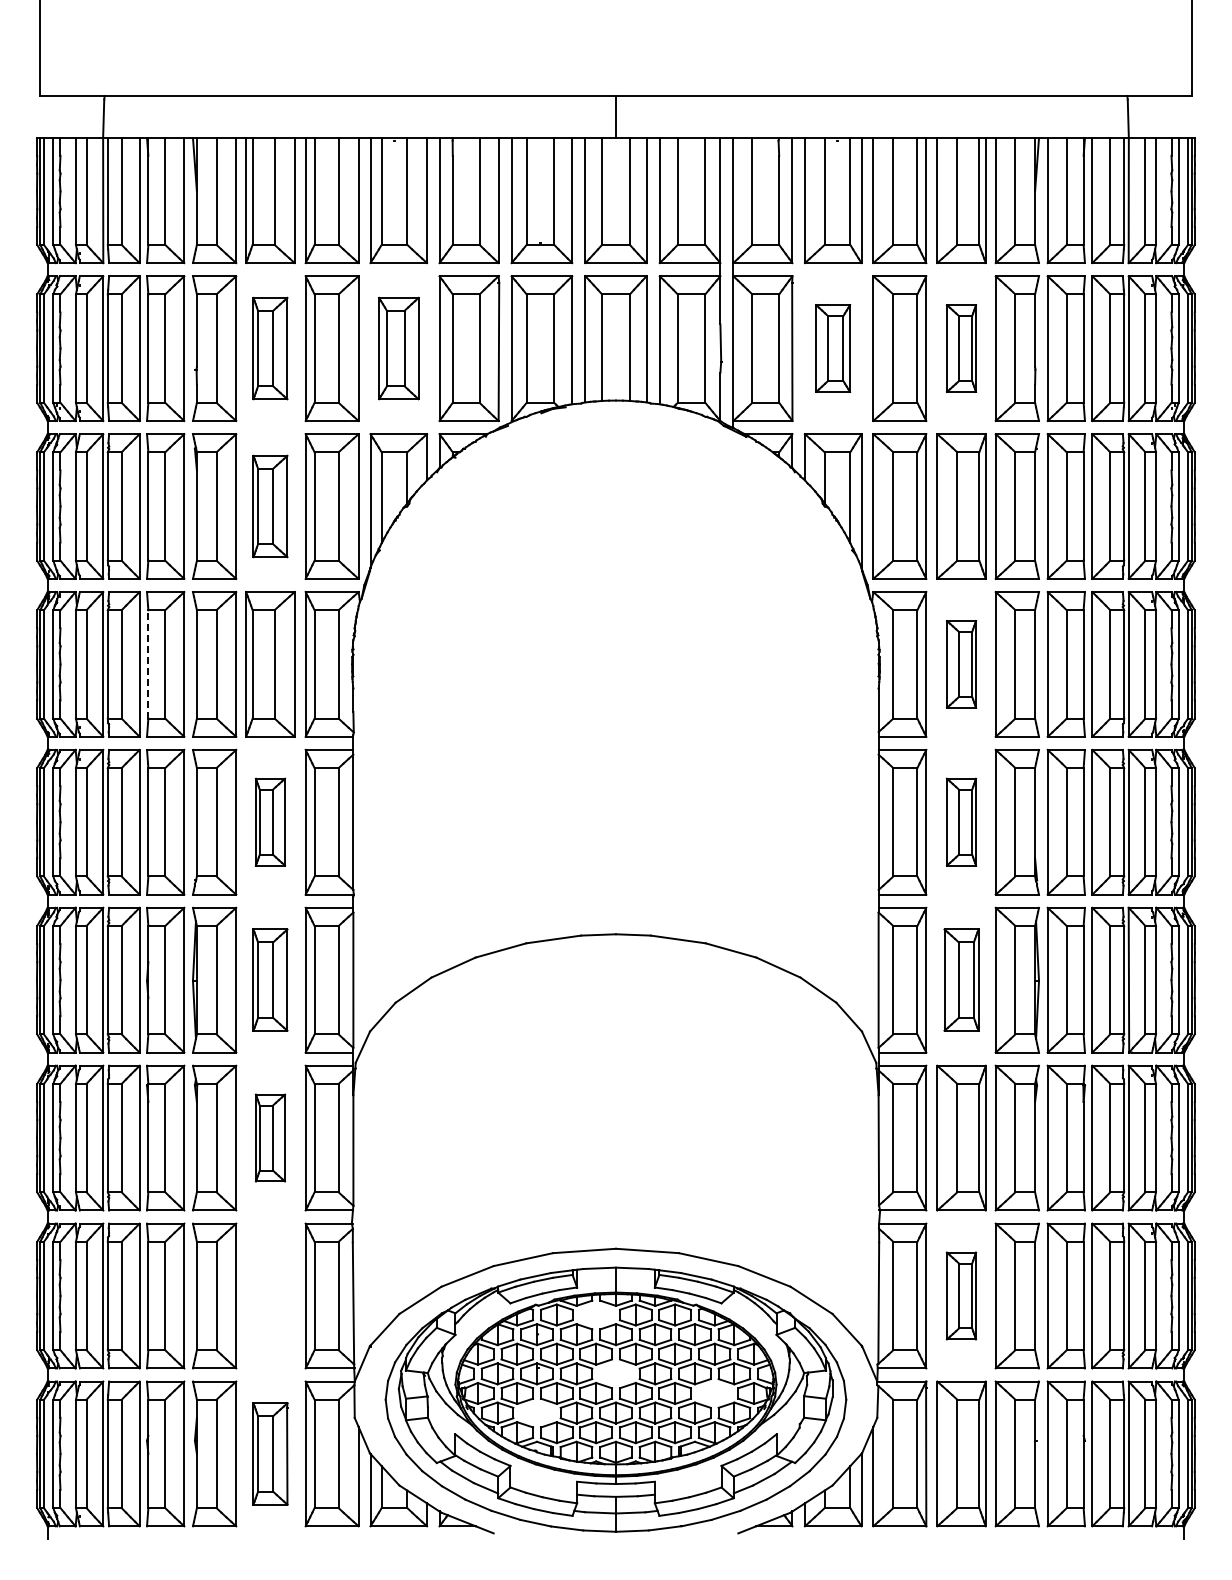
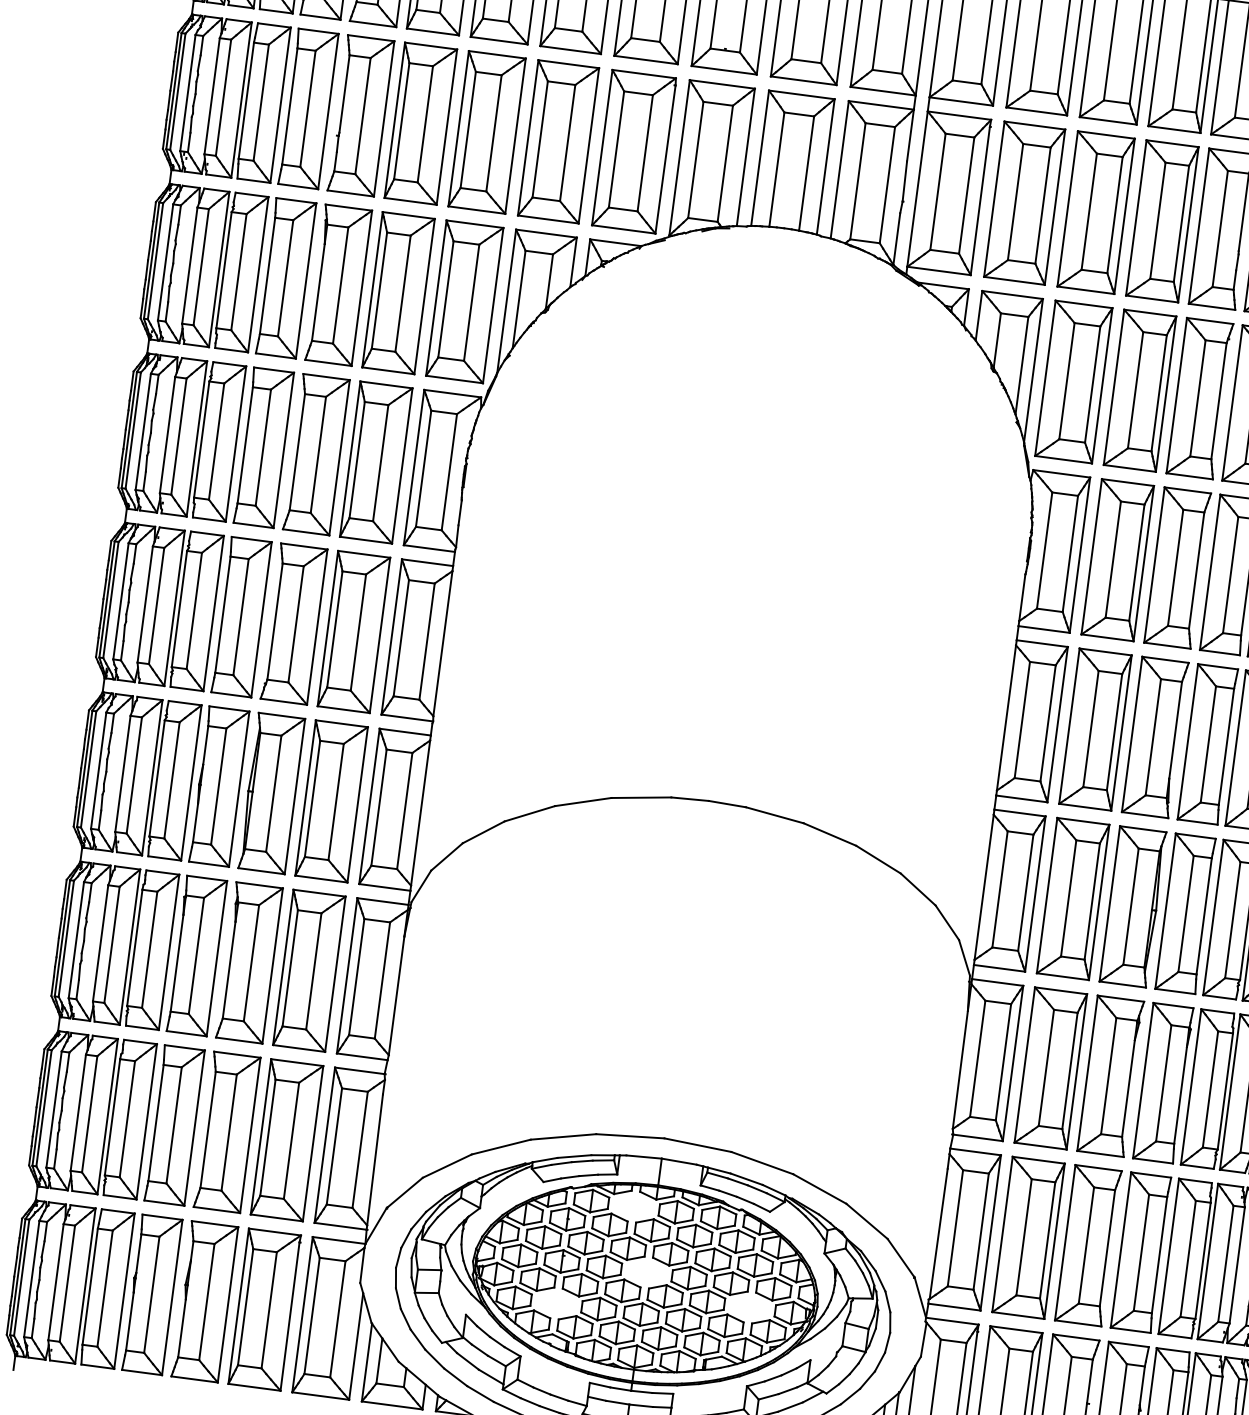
part: (270, 348) -> (420, 123), size x1.43
part: (398, 348) -> (558, 141), size x1.43
part: (832, 348) -> (1023, 203), size x1.67
part: (961, 348) -> (1162, 221), size x1.67
part: (270, 506) -> (398, 293), size x1.43
line: (148, 663) -> (245, 444), dashed -> solid
part: (961, 664) -> (1117, 560), size x1.67
part: (270, 821) -> (354, 631), size x1.67
part: (961, 821) -> (1095, 728), size x1.67
part: (270, 979) -> (331, 800), size x1.43
part: (961, 979) -> (1073, 898), size x1.43
part: (270, 1137) -> (309, 970), size x1.67
part: (270, 1295) -> (287, 1139), added
part: (961, 1295) -> (1028, 1237), size x1.67
part: (270, 1453) -> (264, 1309), size x1.43

